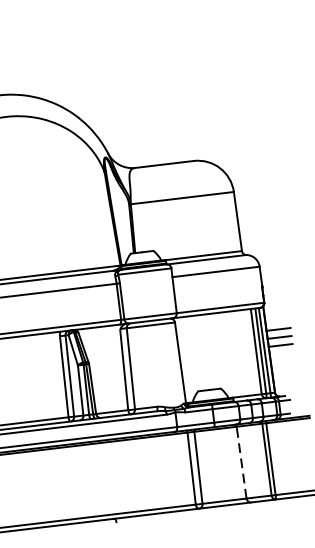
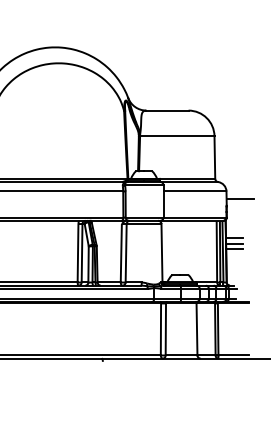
line: (280, 275) -> (240, 199), added
line: (242, 462) -> (197, 329), dashed -> solid

